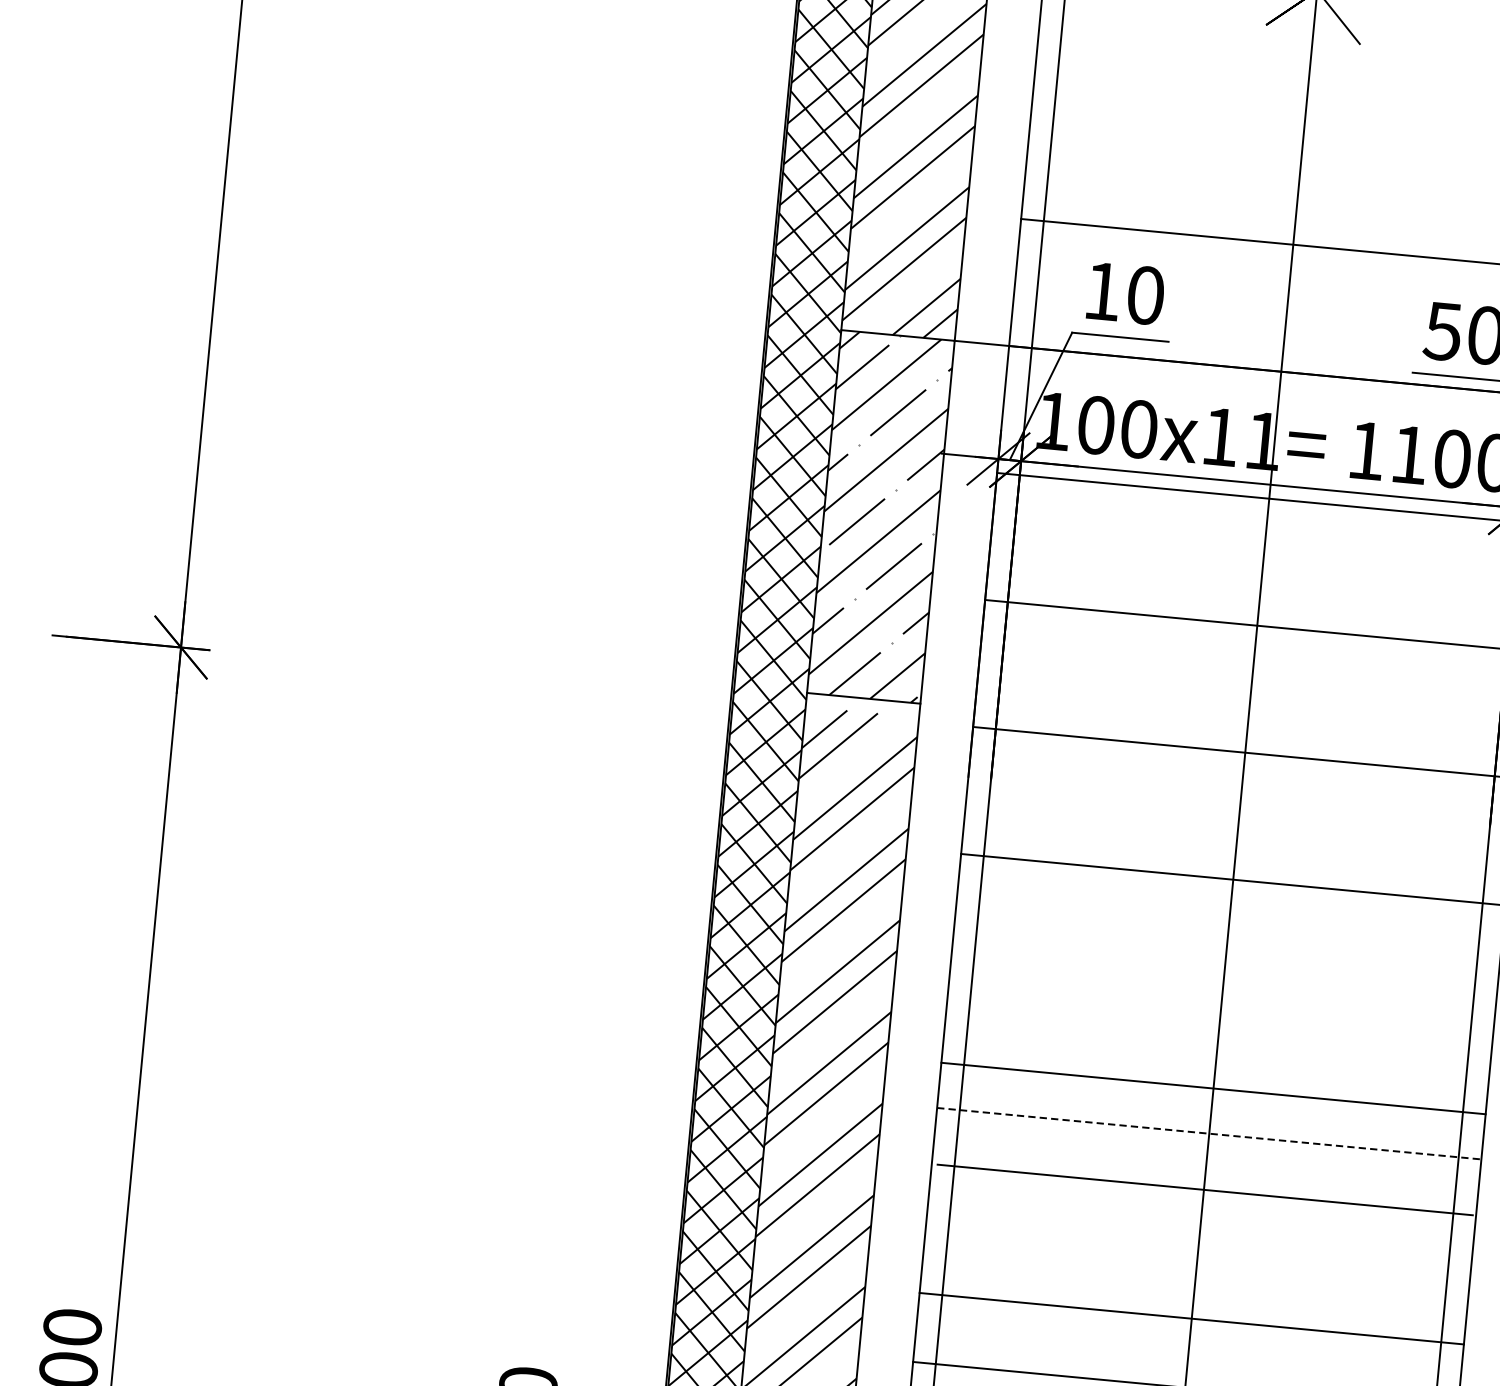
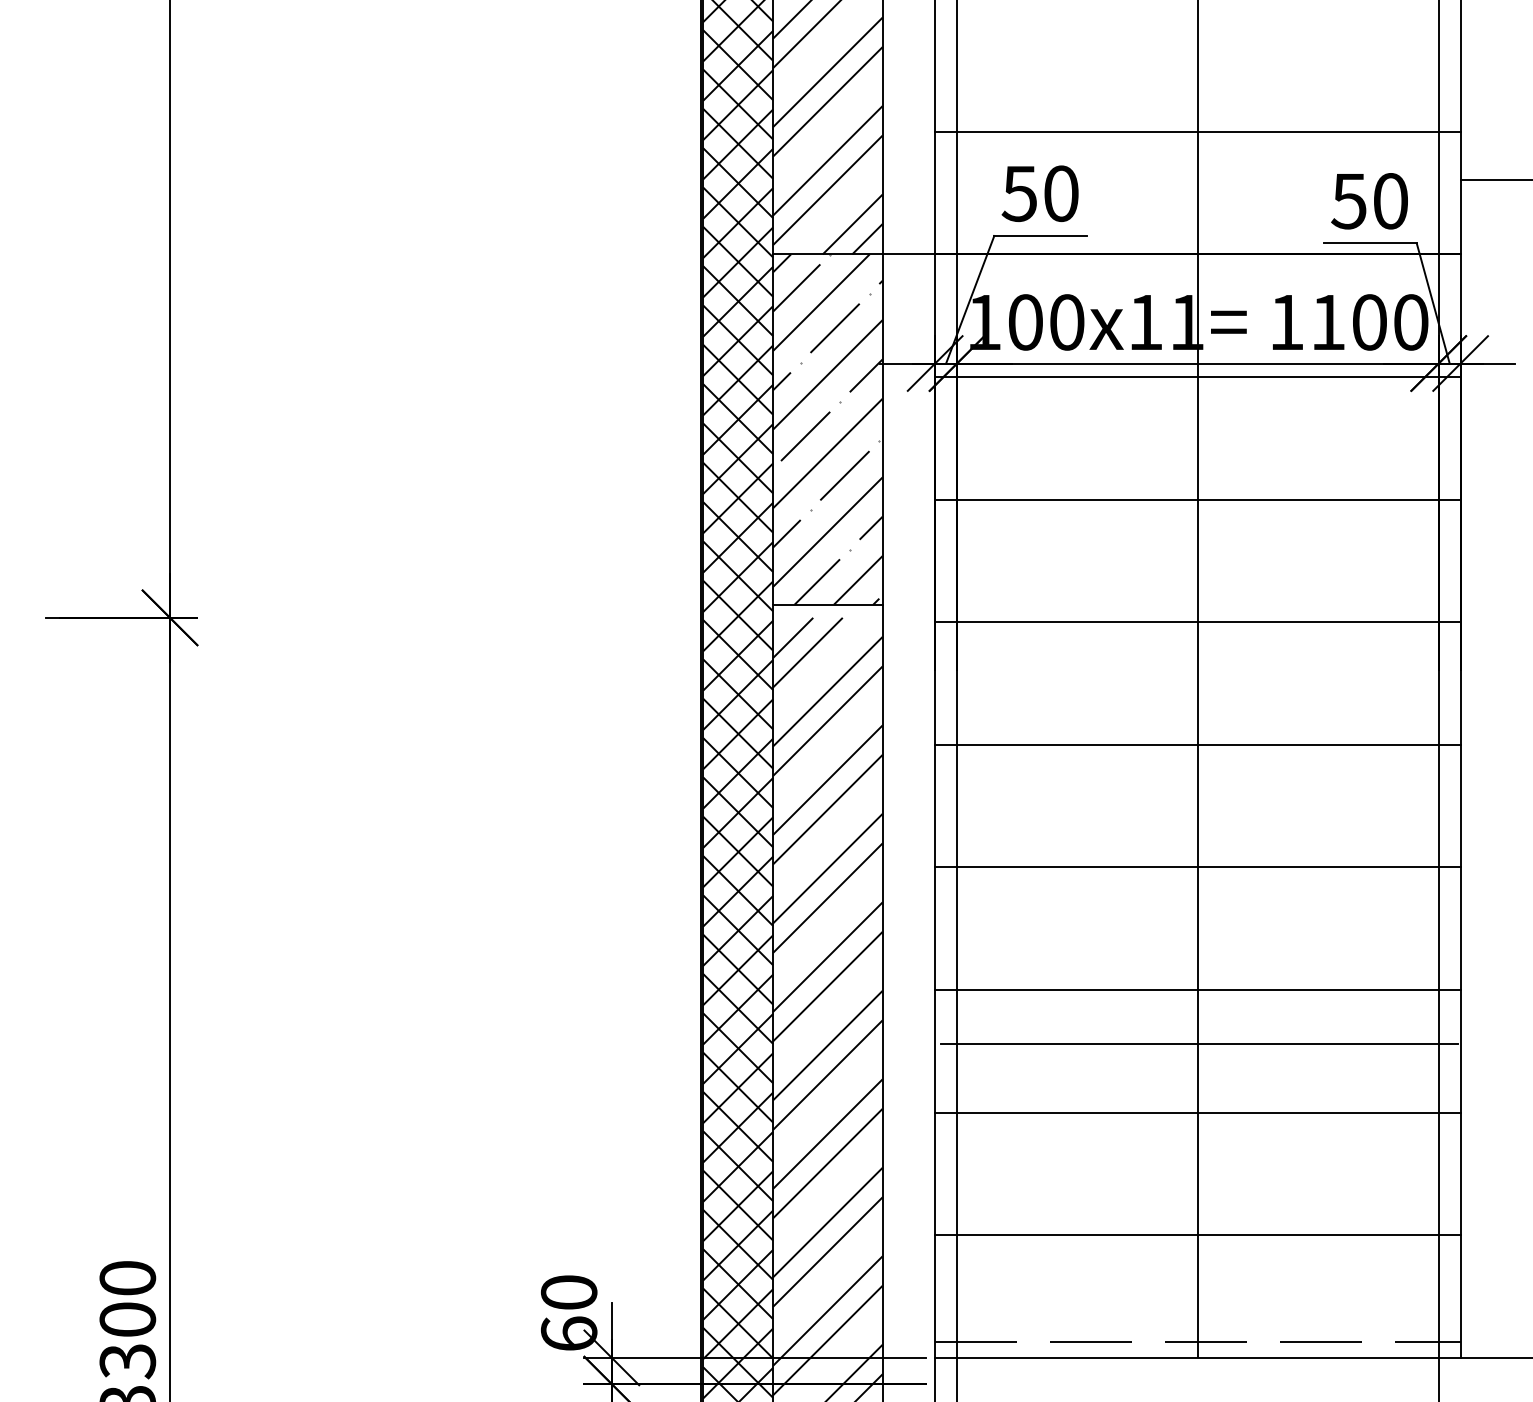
text: (1101, 292) -> (1018, 194), 10 -> 50
line: (1213, 1088) -> (1197, 867), moved
line: (1208, 1134) -> (1197, 990), dashed -> solid
line: (1191, 1318) -> (1197, 1112), moved

